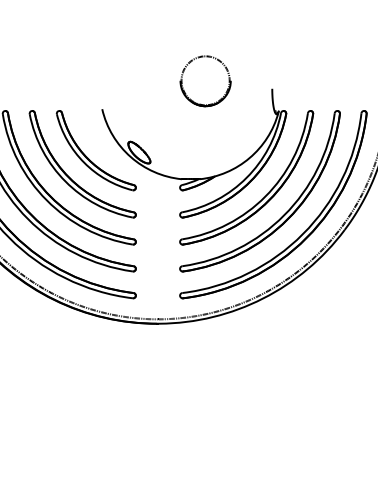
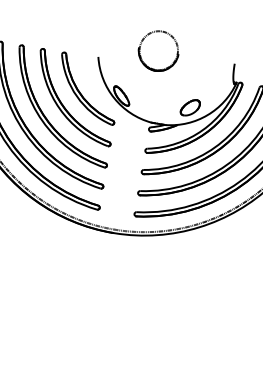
part: (184, 89) -> (141, 54), moved
part: (226, 152) -> (190, 107), added

